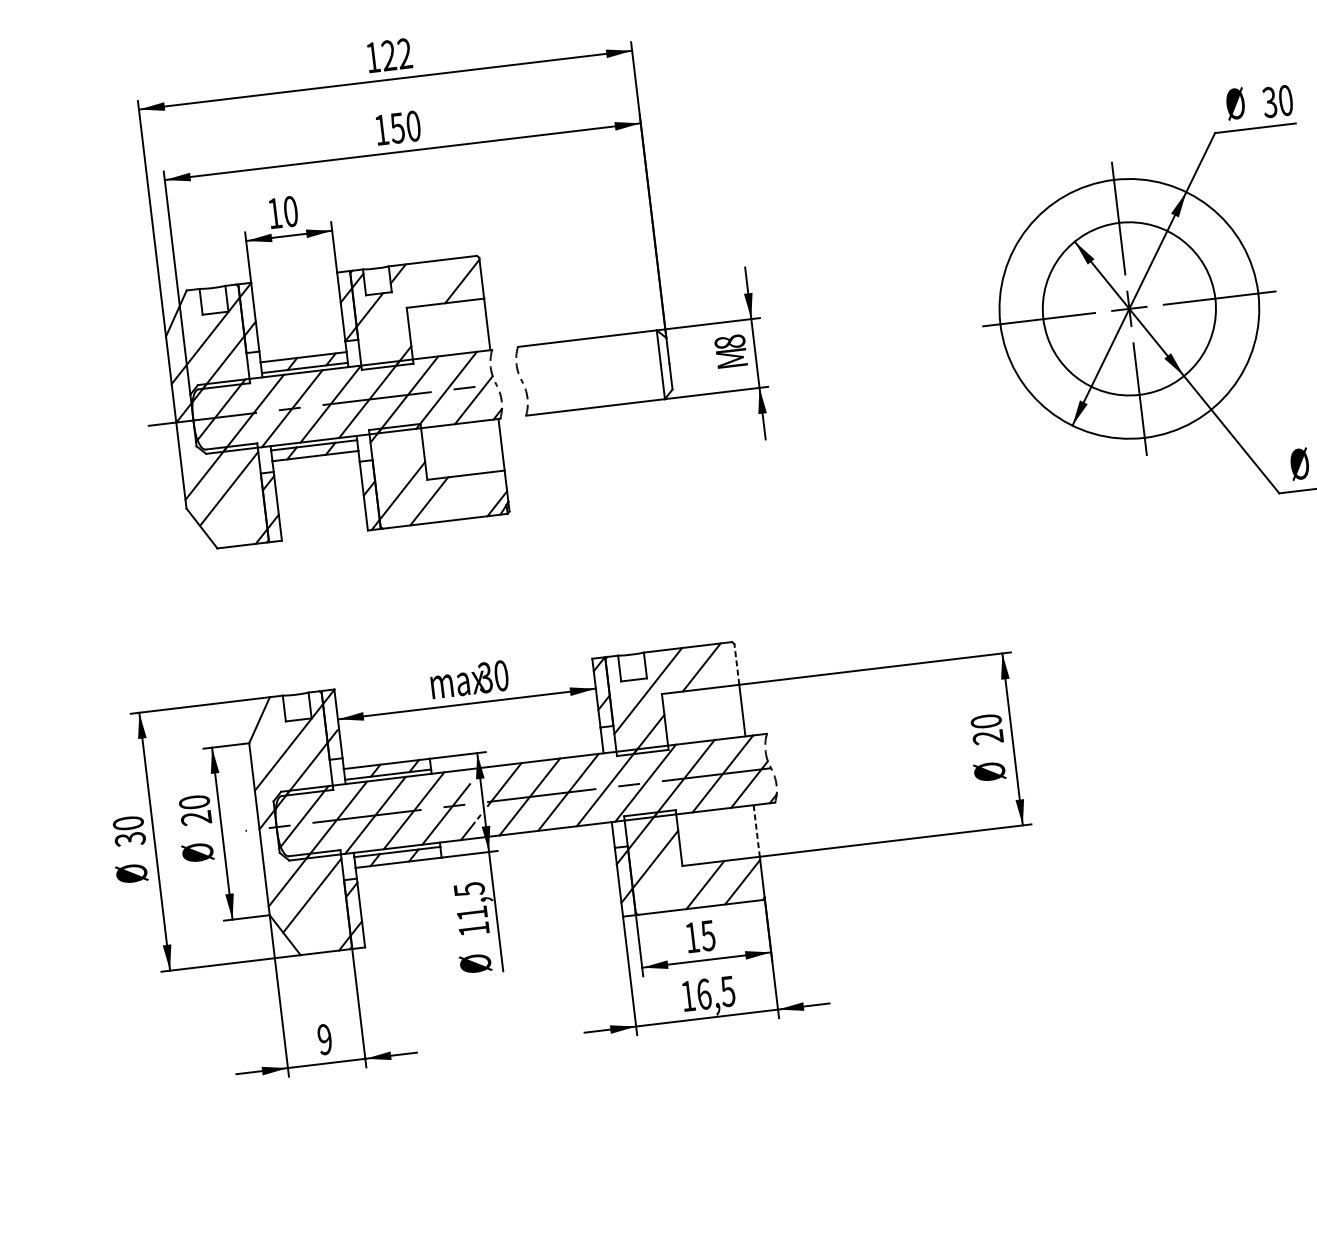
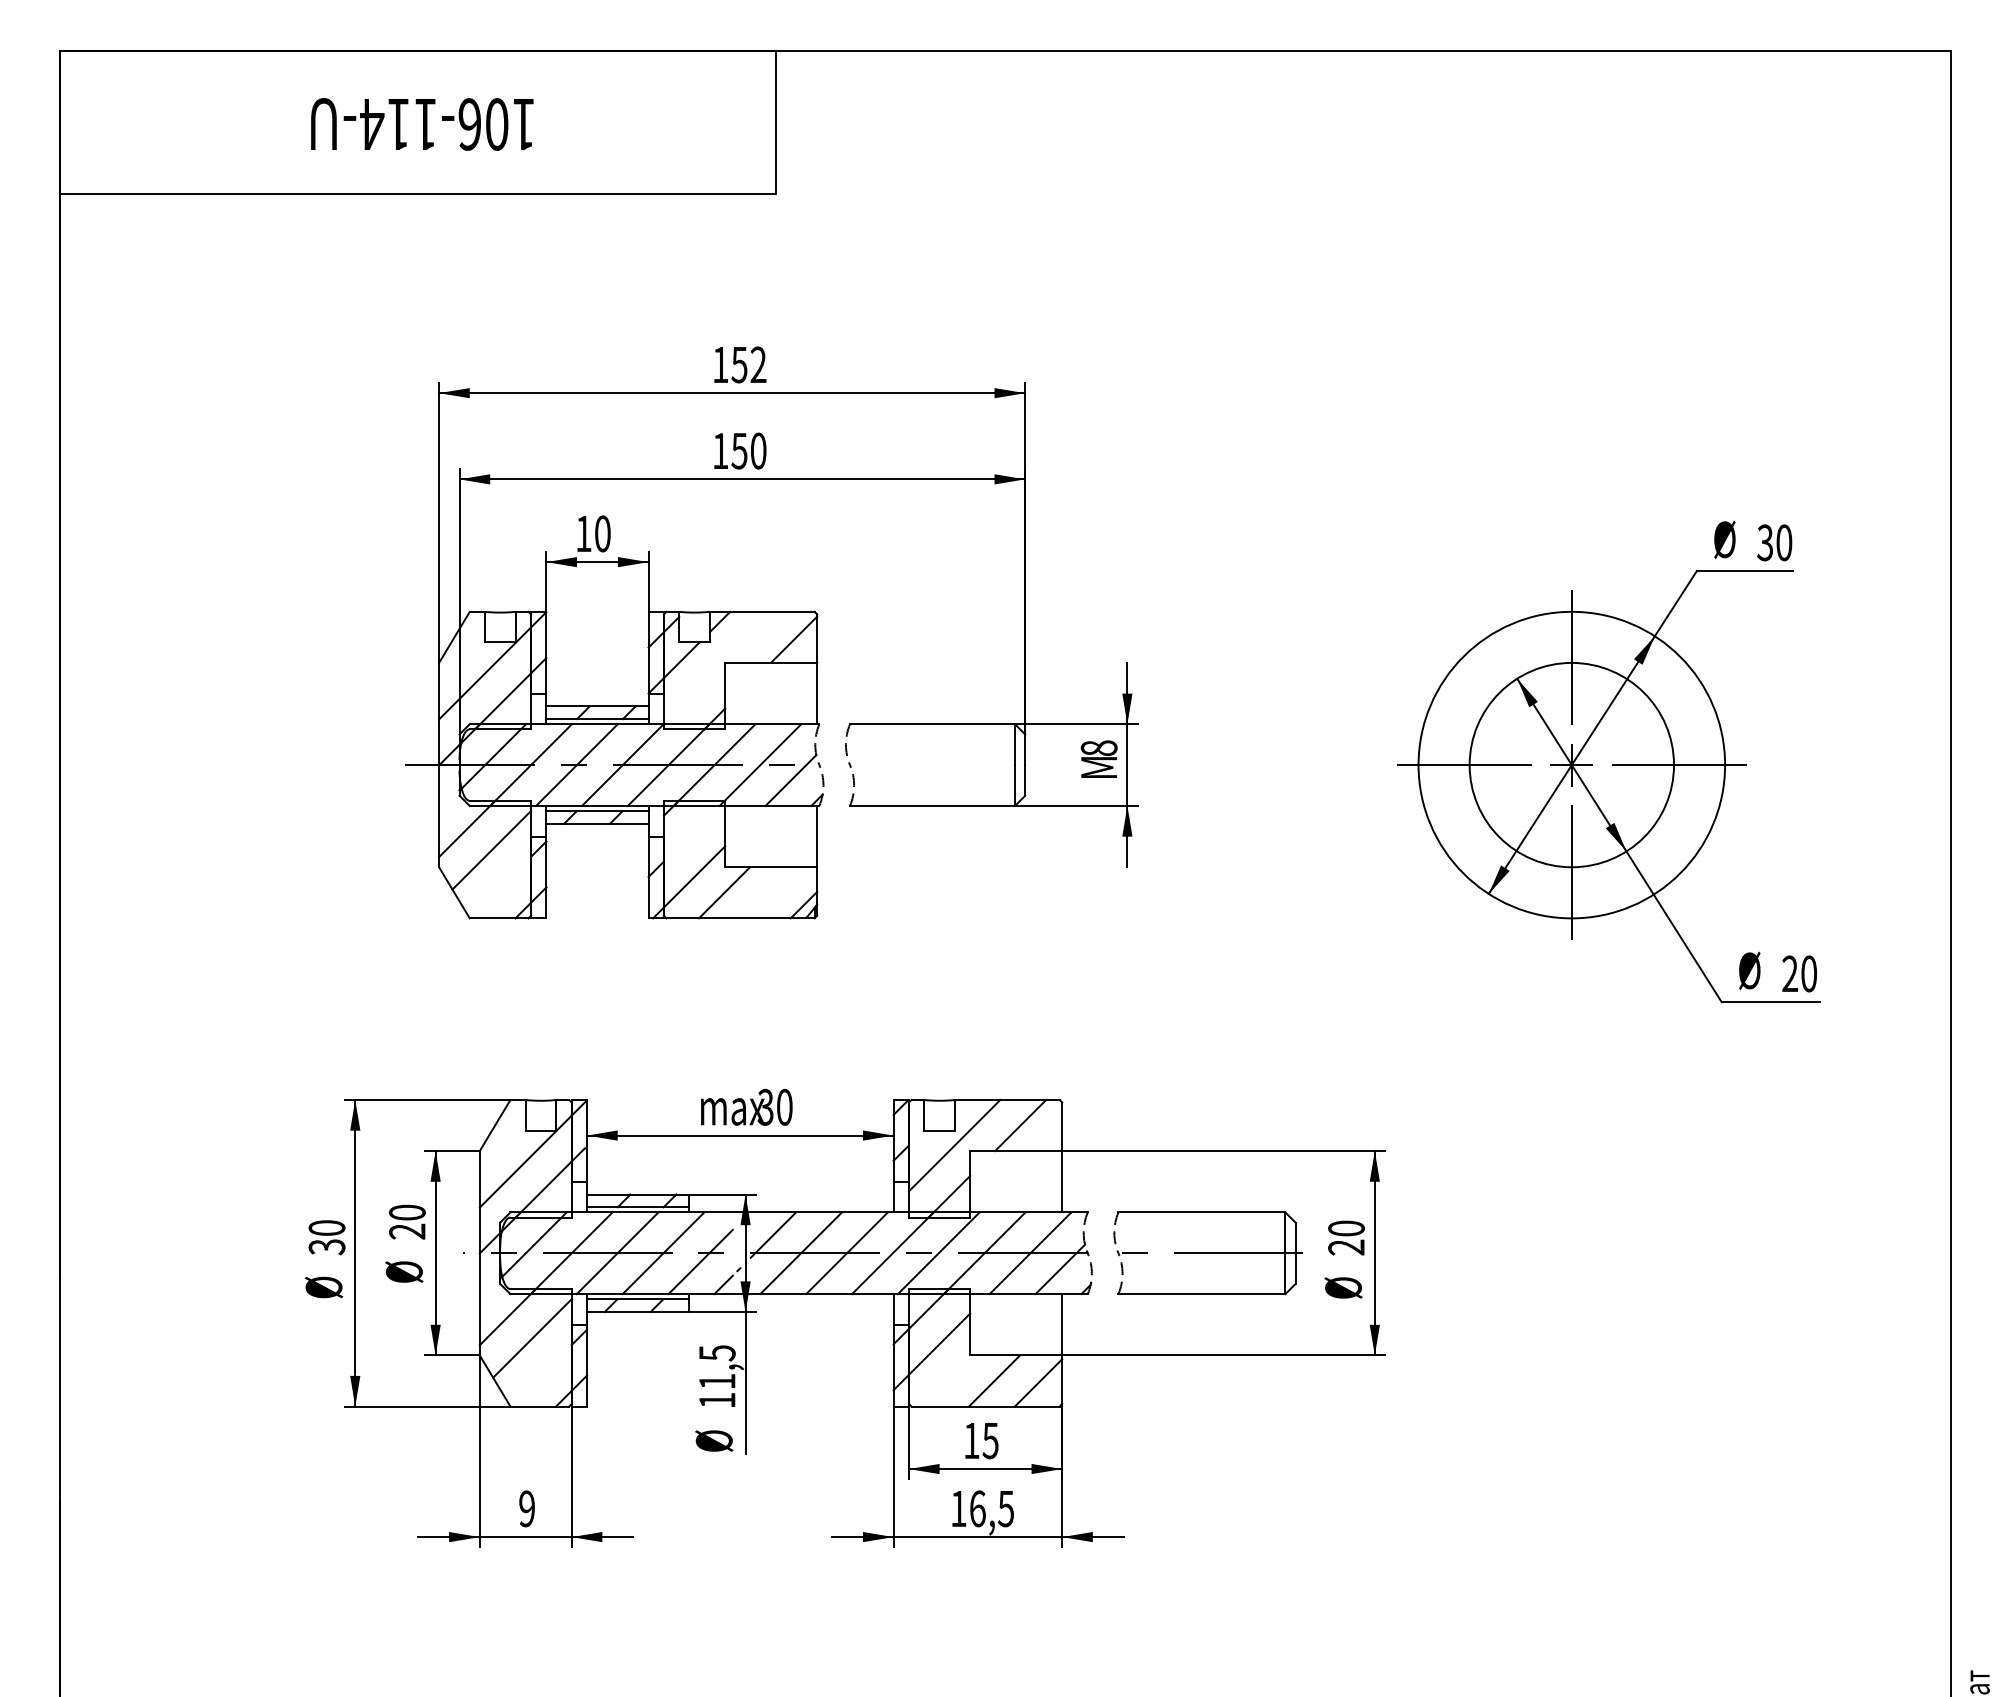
text: (388, 55) -> (739, 364), 122 -> 152
line: (737, 664) -> (1062, 1126), dashed -> solid
part: (871, 756) -> (1207, 1253), added
line: (756, 830) -> (1062, 1324), dashed -> solid

